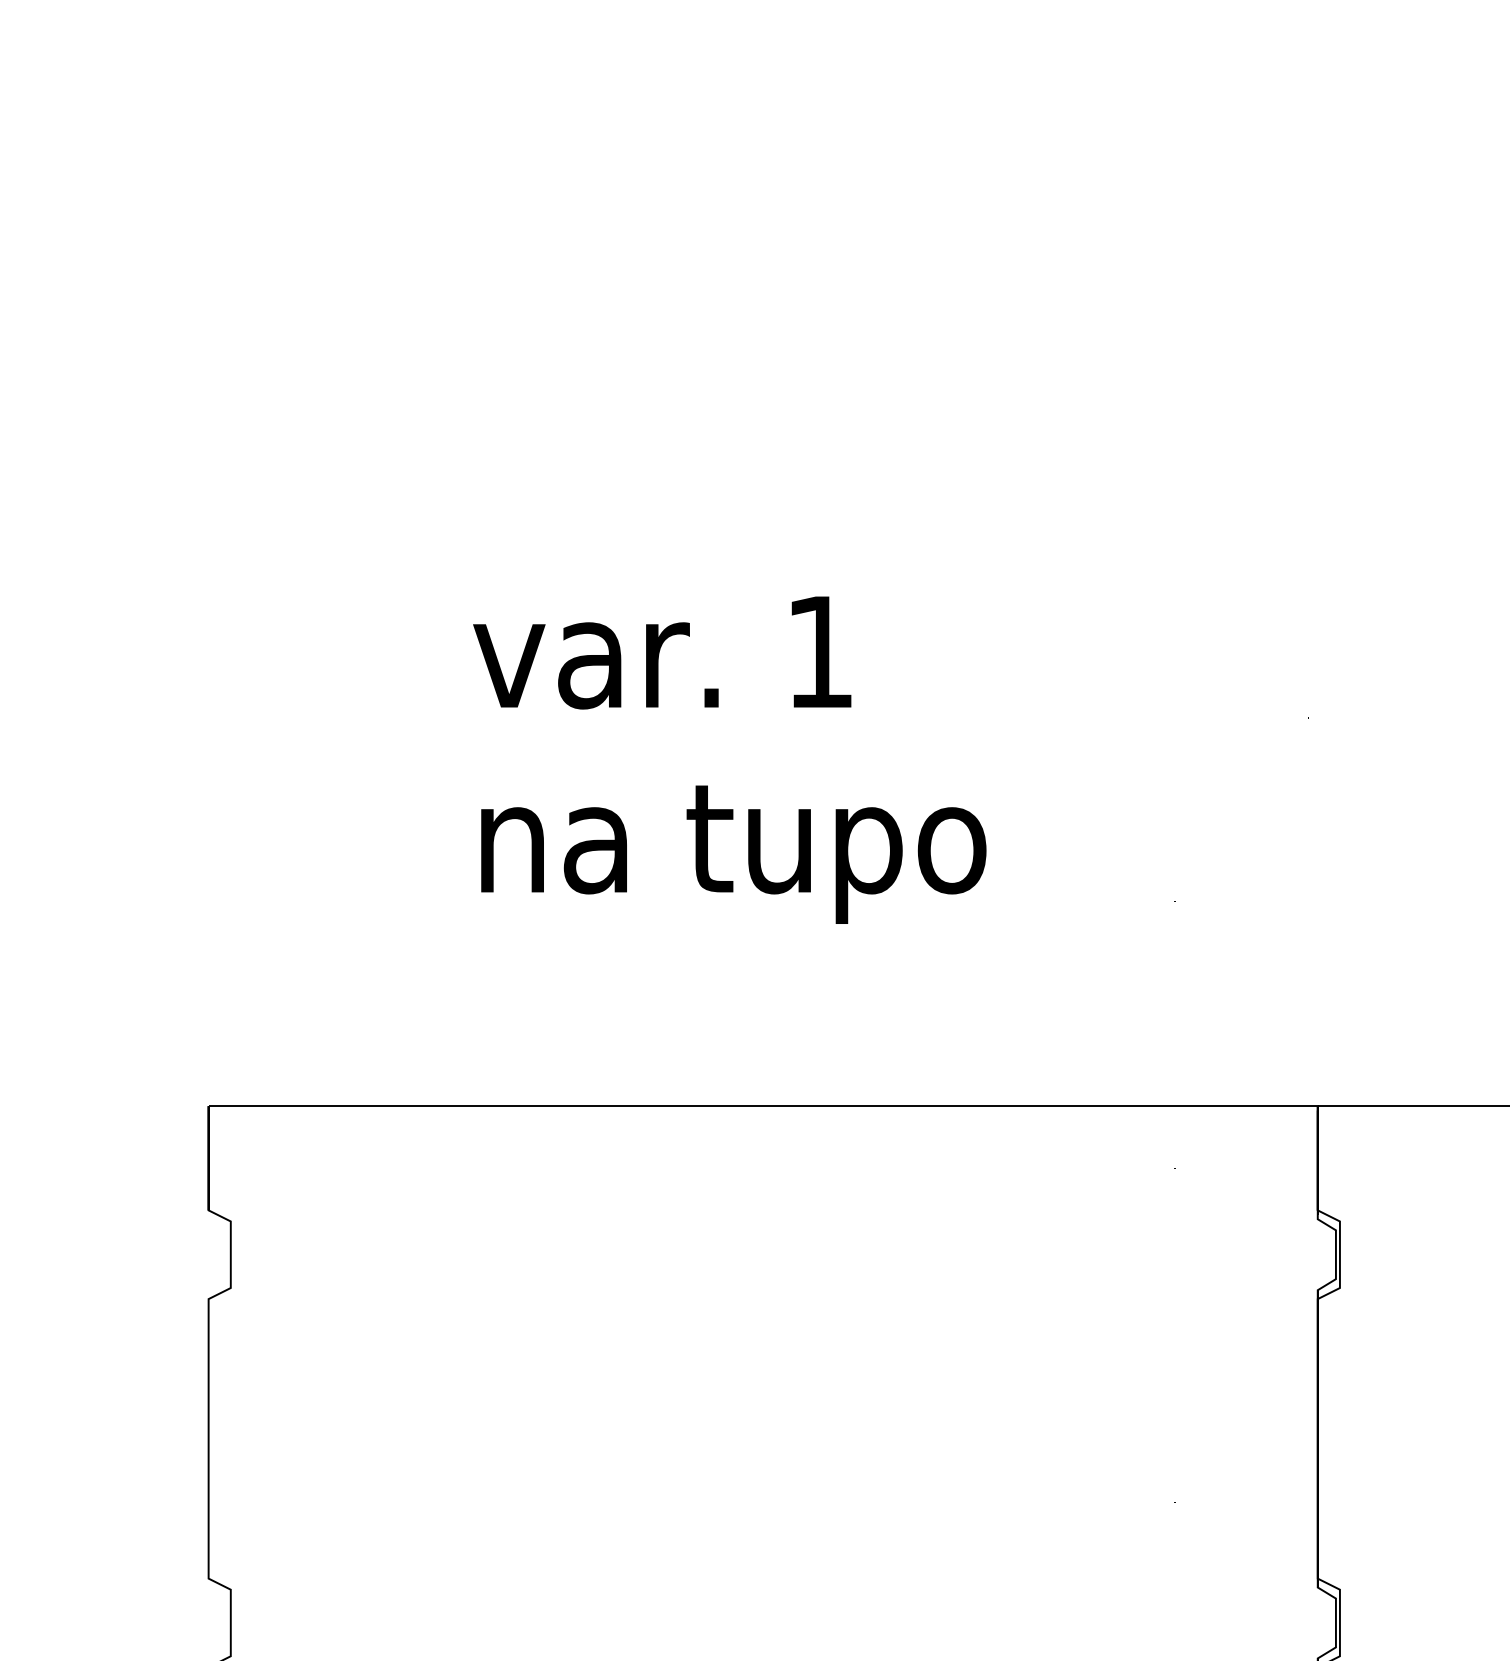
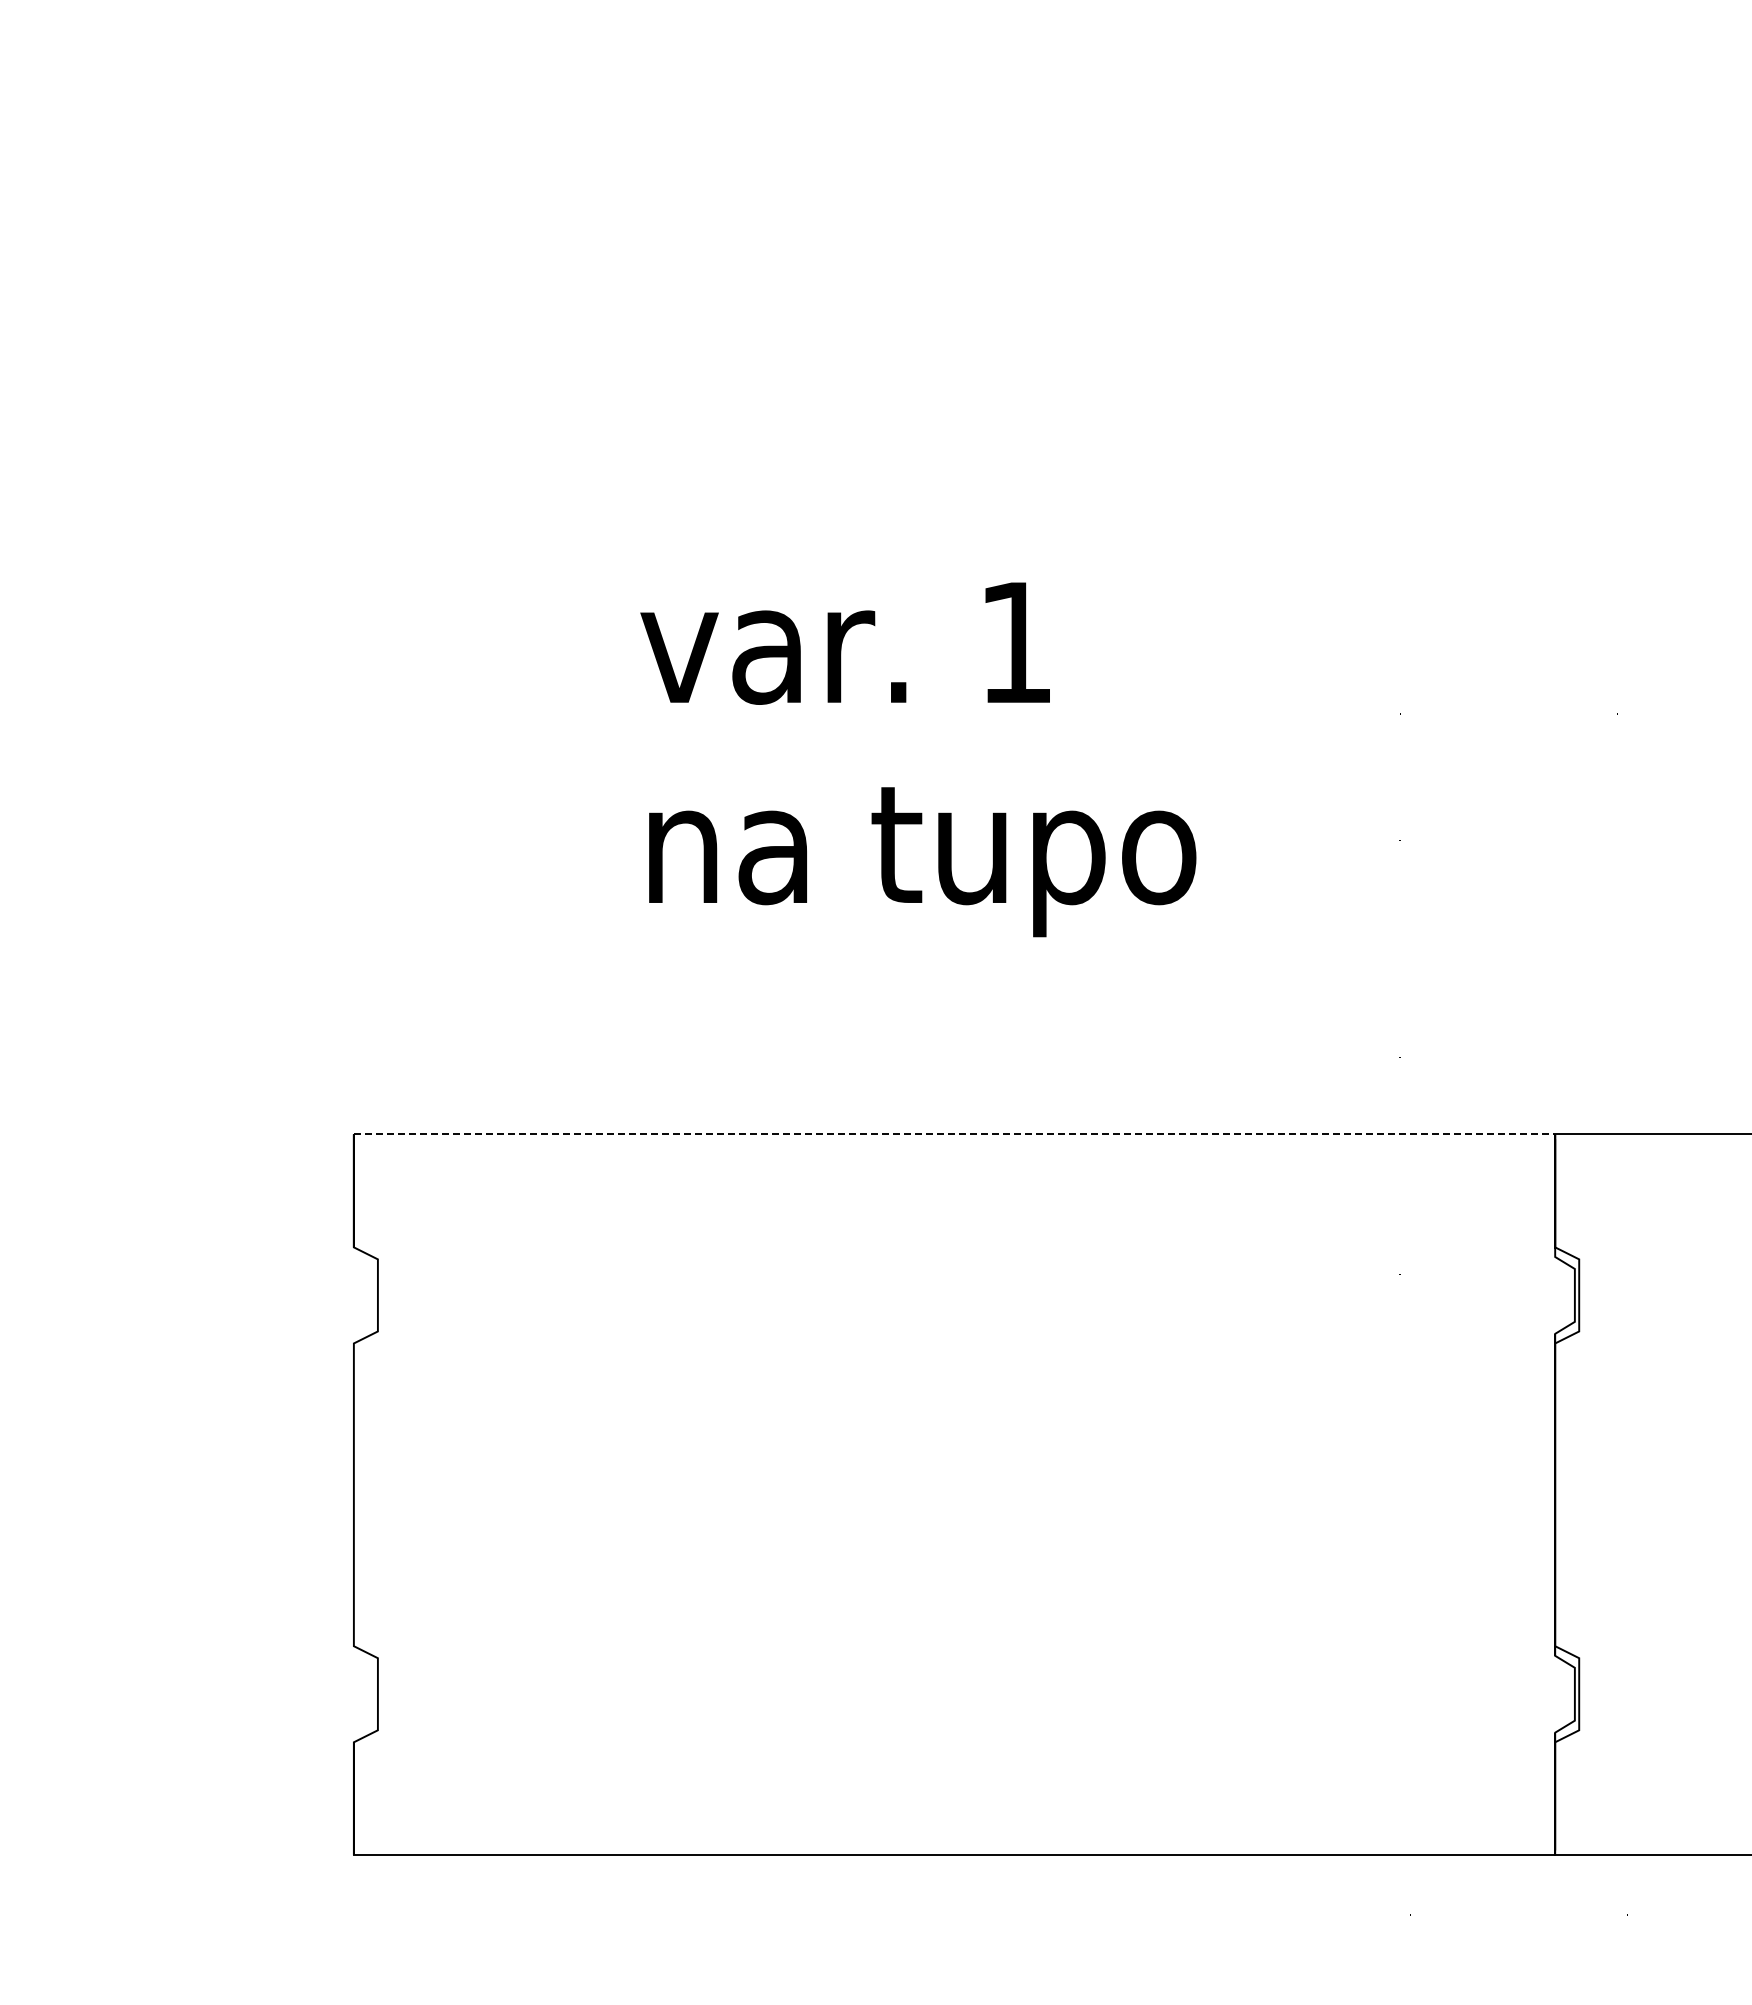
line: (818, 1106) -> (1014, 1134), solid -> dashed

